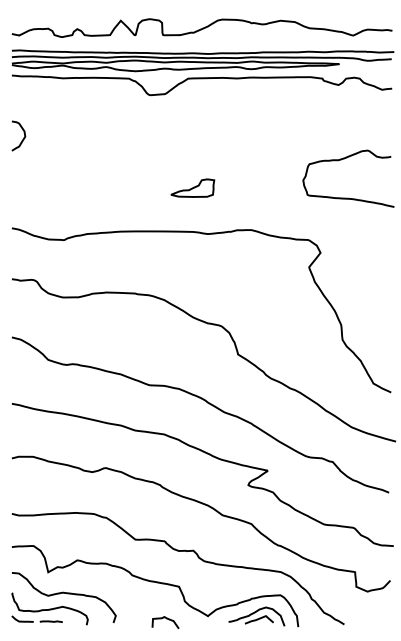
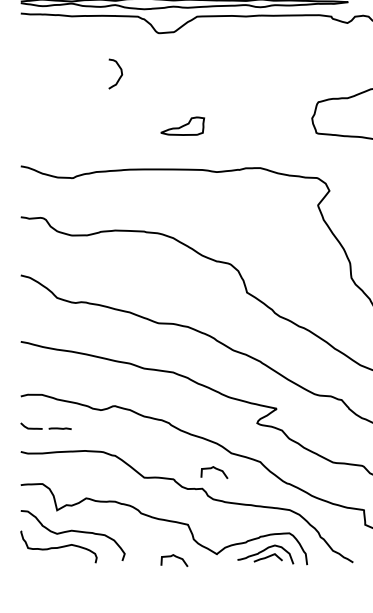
curve: (23, 133) -> (120, 71), moved
part: (192, 187) -> (182, 125), moved
curve: (206, 531) -> (215, 469), added
part: (36, 618) -> (45, 425), moved

